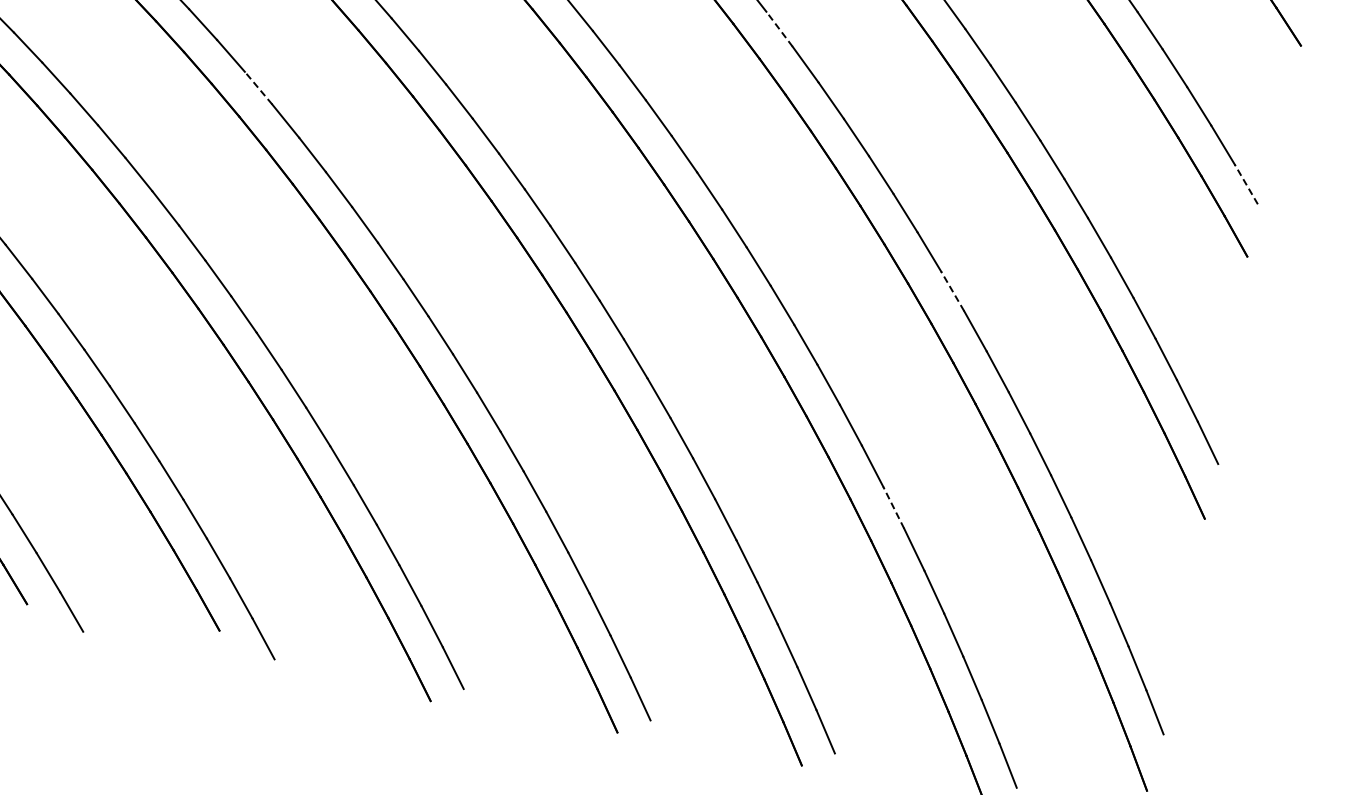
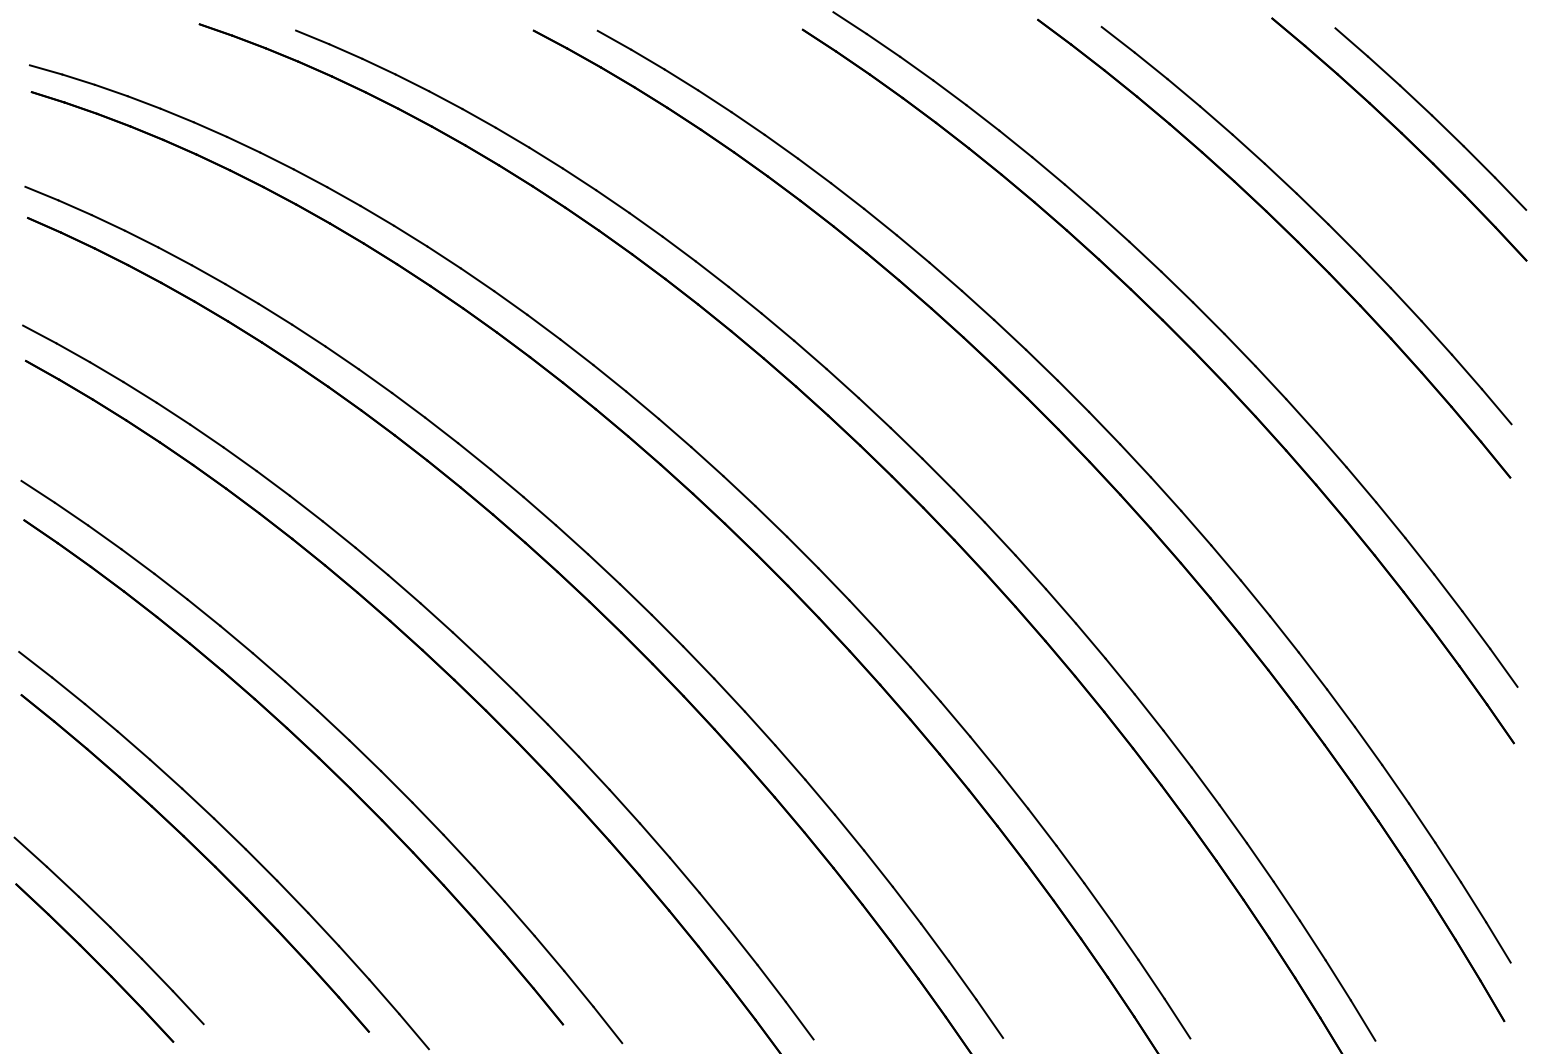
line: (780, 28) -> (1010, 334), dashed -> solid
line: (257, 88) -> (506, 483), dashed -> solid
line: (1246, 184) -> (1496, 406), dashed -> solid
line: (953, 290) -> (1226, 562), dashed -> solid
line: (893, 506) -> (1205, 785), dashed -> solid

